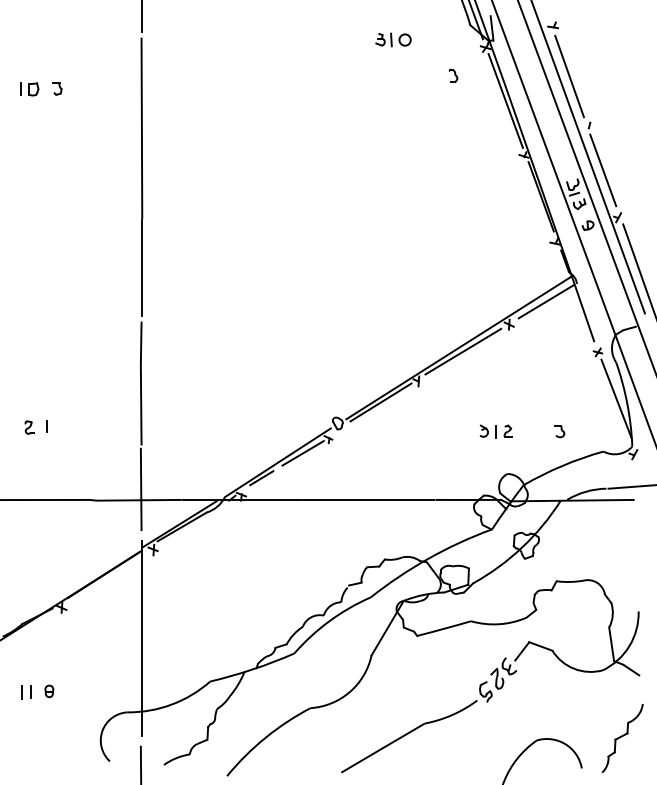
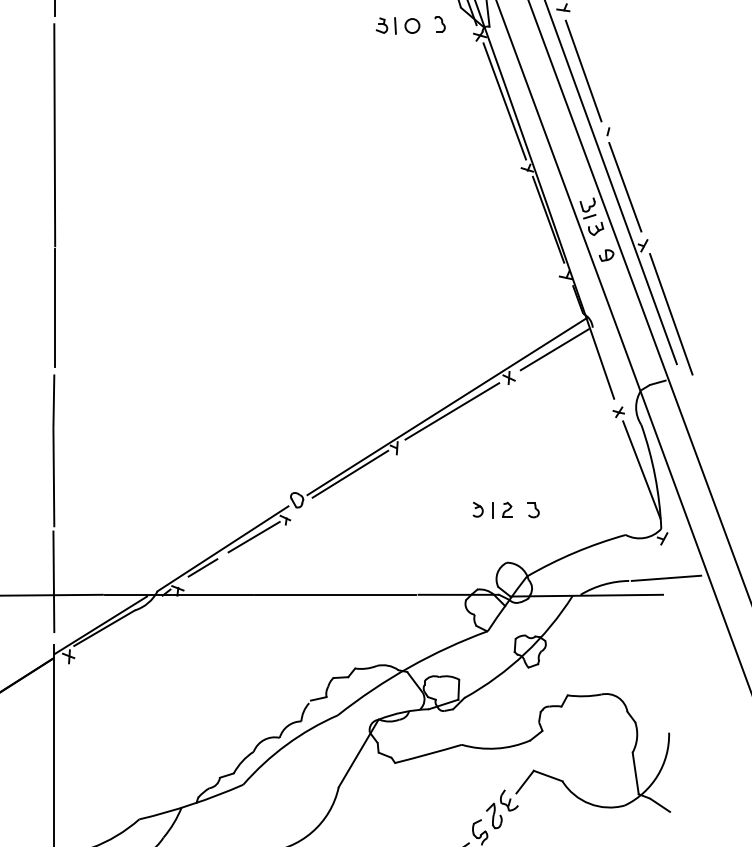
part: (393, 39) -> (398, 25), moved
part: (453, 75) -> (440, 24), moved
part: (559, 431) -> (532, 510), moved

